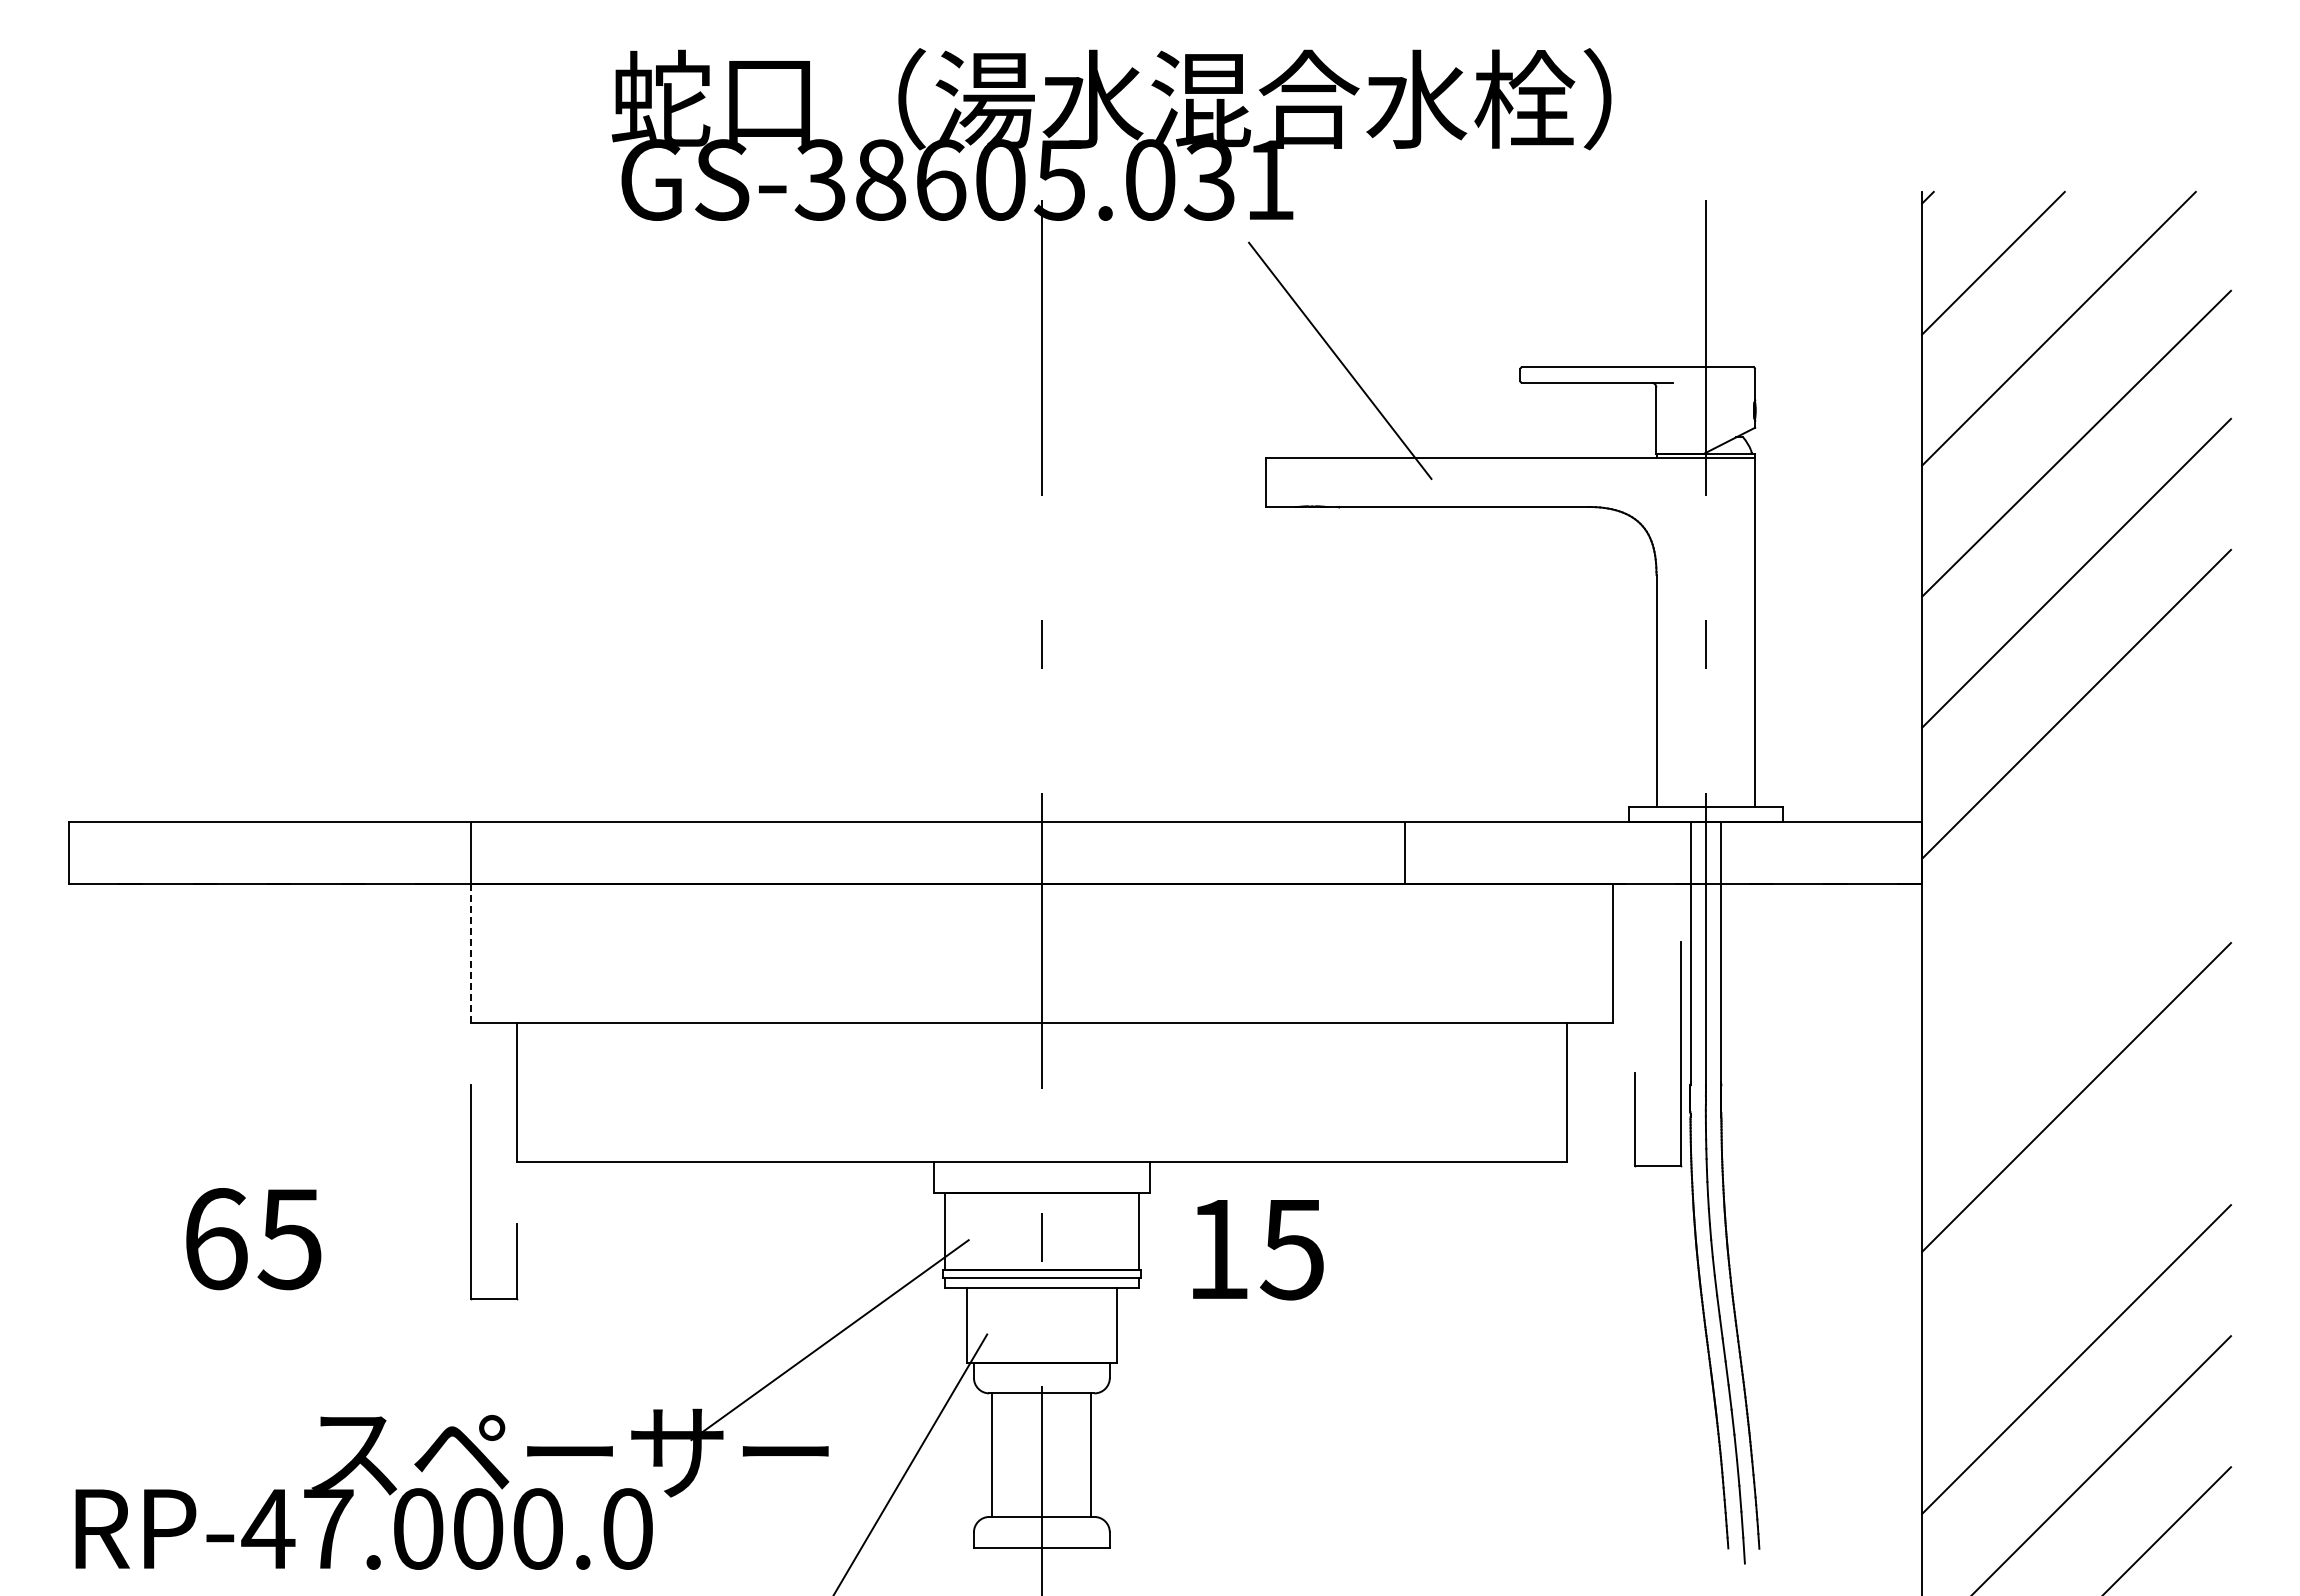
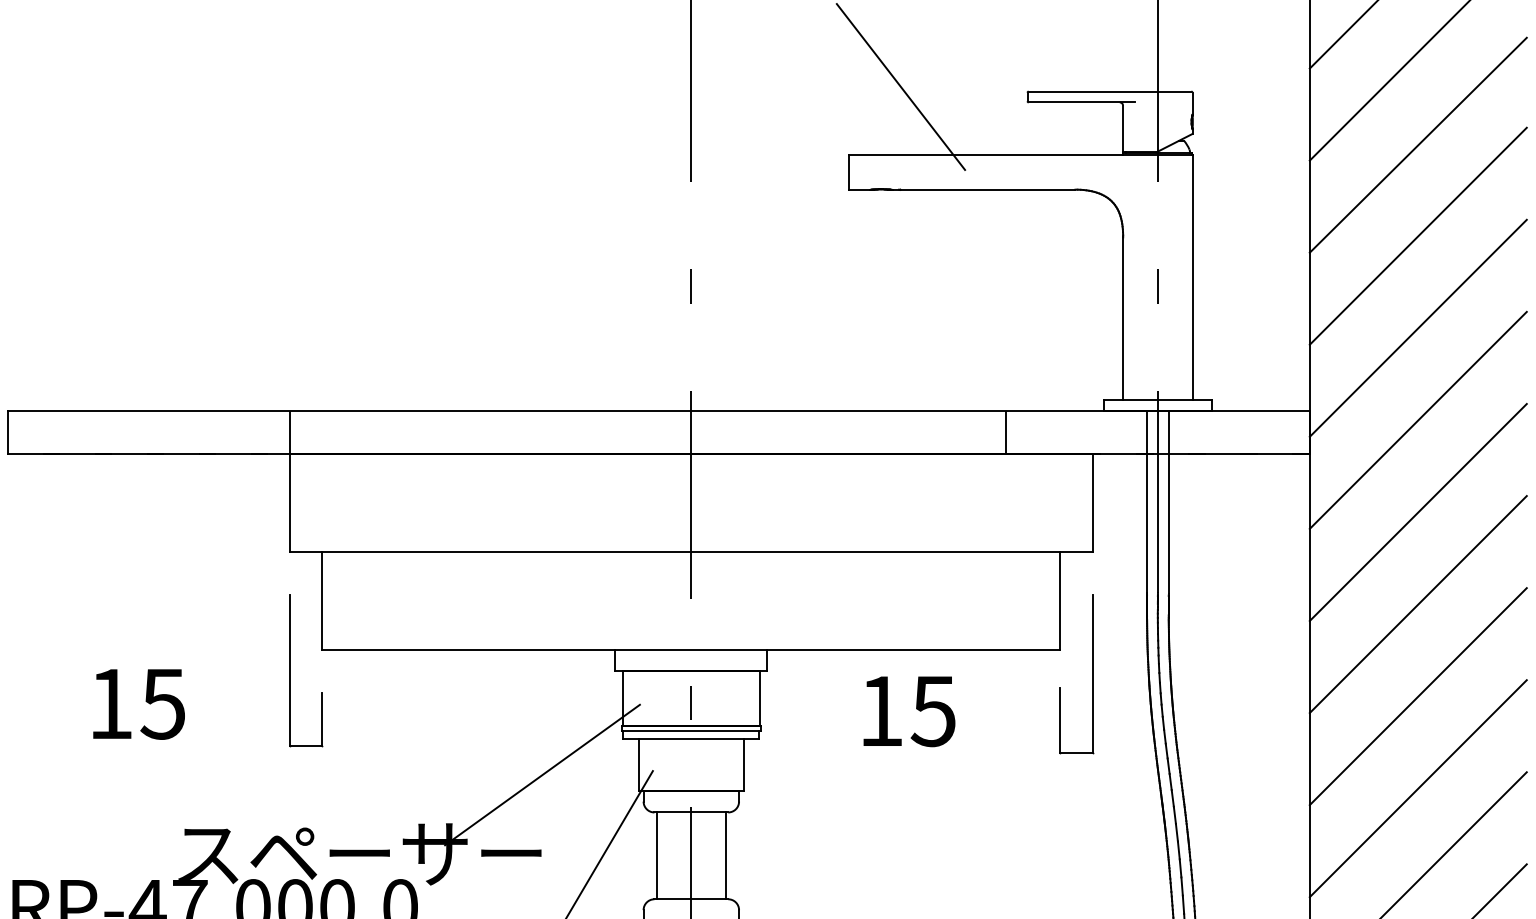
line: (2076, 834) -> (1418, 419), added
line: (1404, 852) -> (1005, 432), moved
line: (470, 953) -> (289, 503), dashed -> solid
line: (2076, 966) -> (1418, 512), added
part: (1680, 1054) -> (1092, 674), moved
line: (2076, 1228) -> (1418, 696), added
text: (216, 1239) -> (111, 704), 65 -> 15
text: (1258, 1250) -> (909, 712), moved

